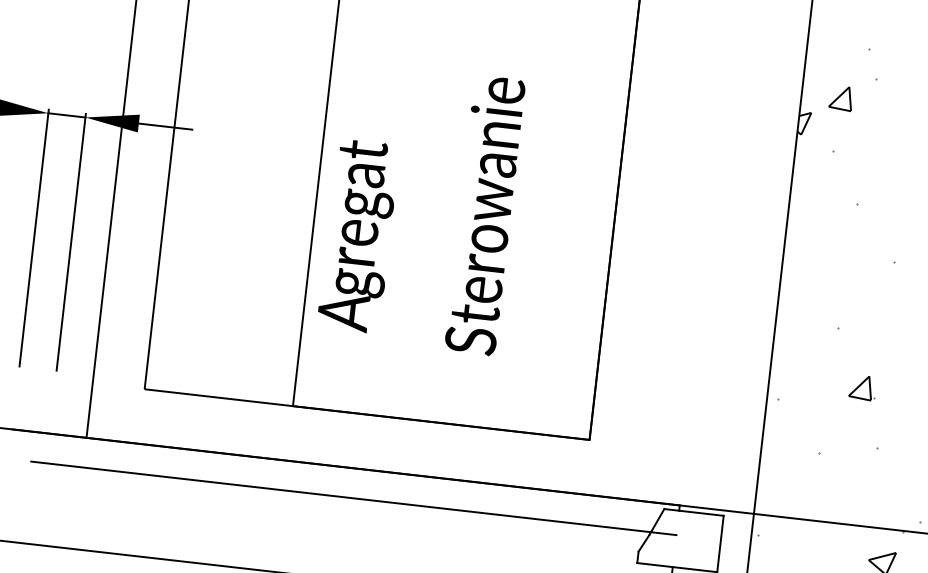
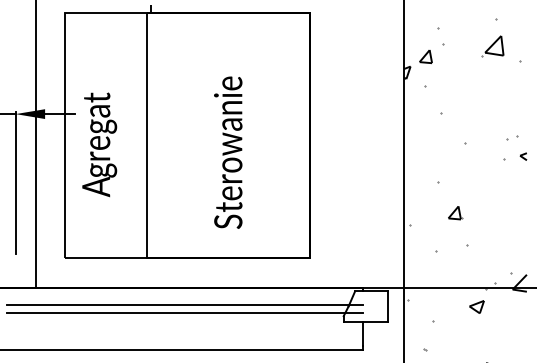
text: (485, 215) -> (228, 152), moved
text: (358, 235) -> (99, 144), moved
line: (352, 514) -> (185, 313), added

